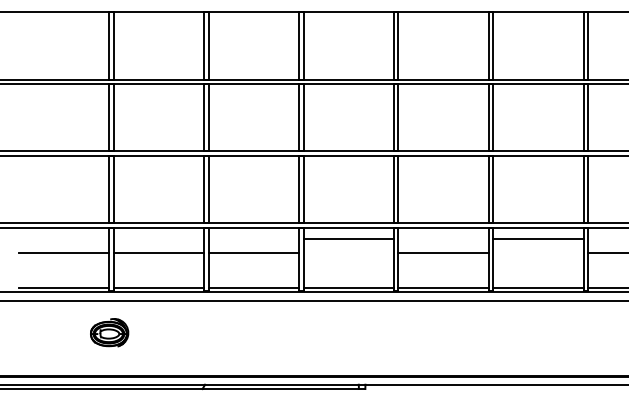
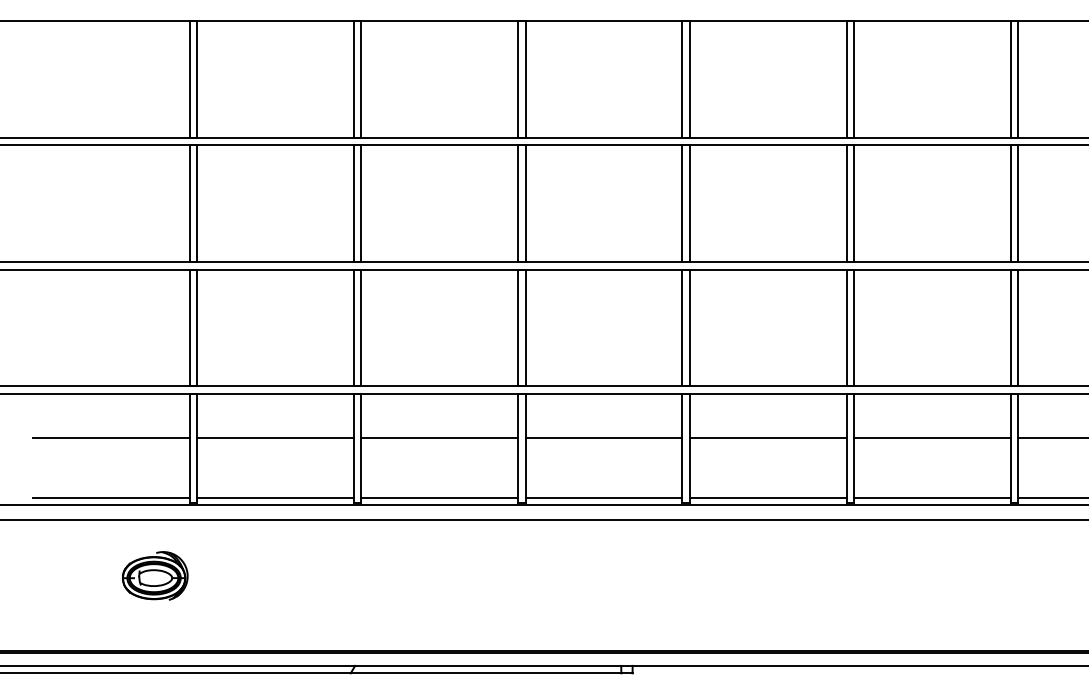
line: (348, 239) -> (603, 438), moved
line: (538, 239) -> (932, 438), moved
part: (109, 332) -> (155, 575), moved

